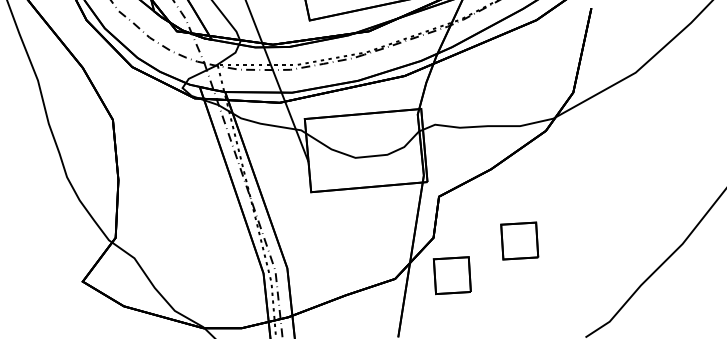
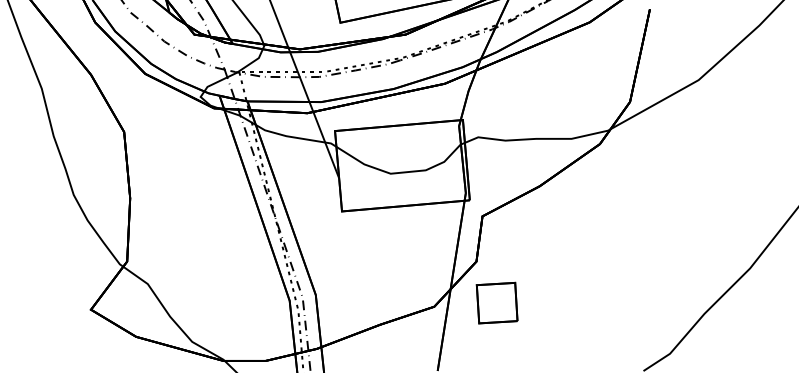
part: (519, 240) -> (570, 264), removed

